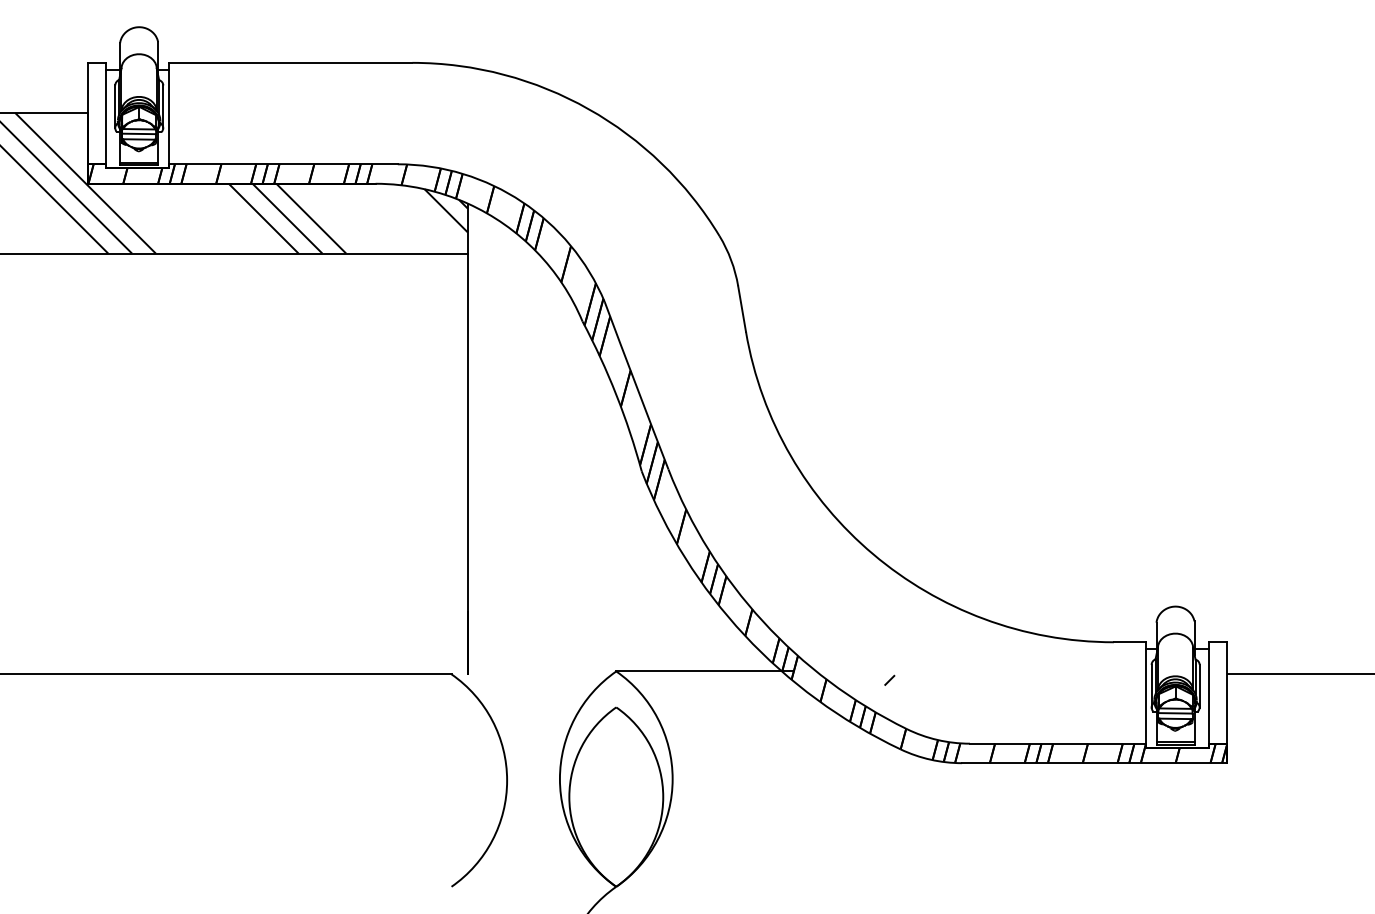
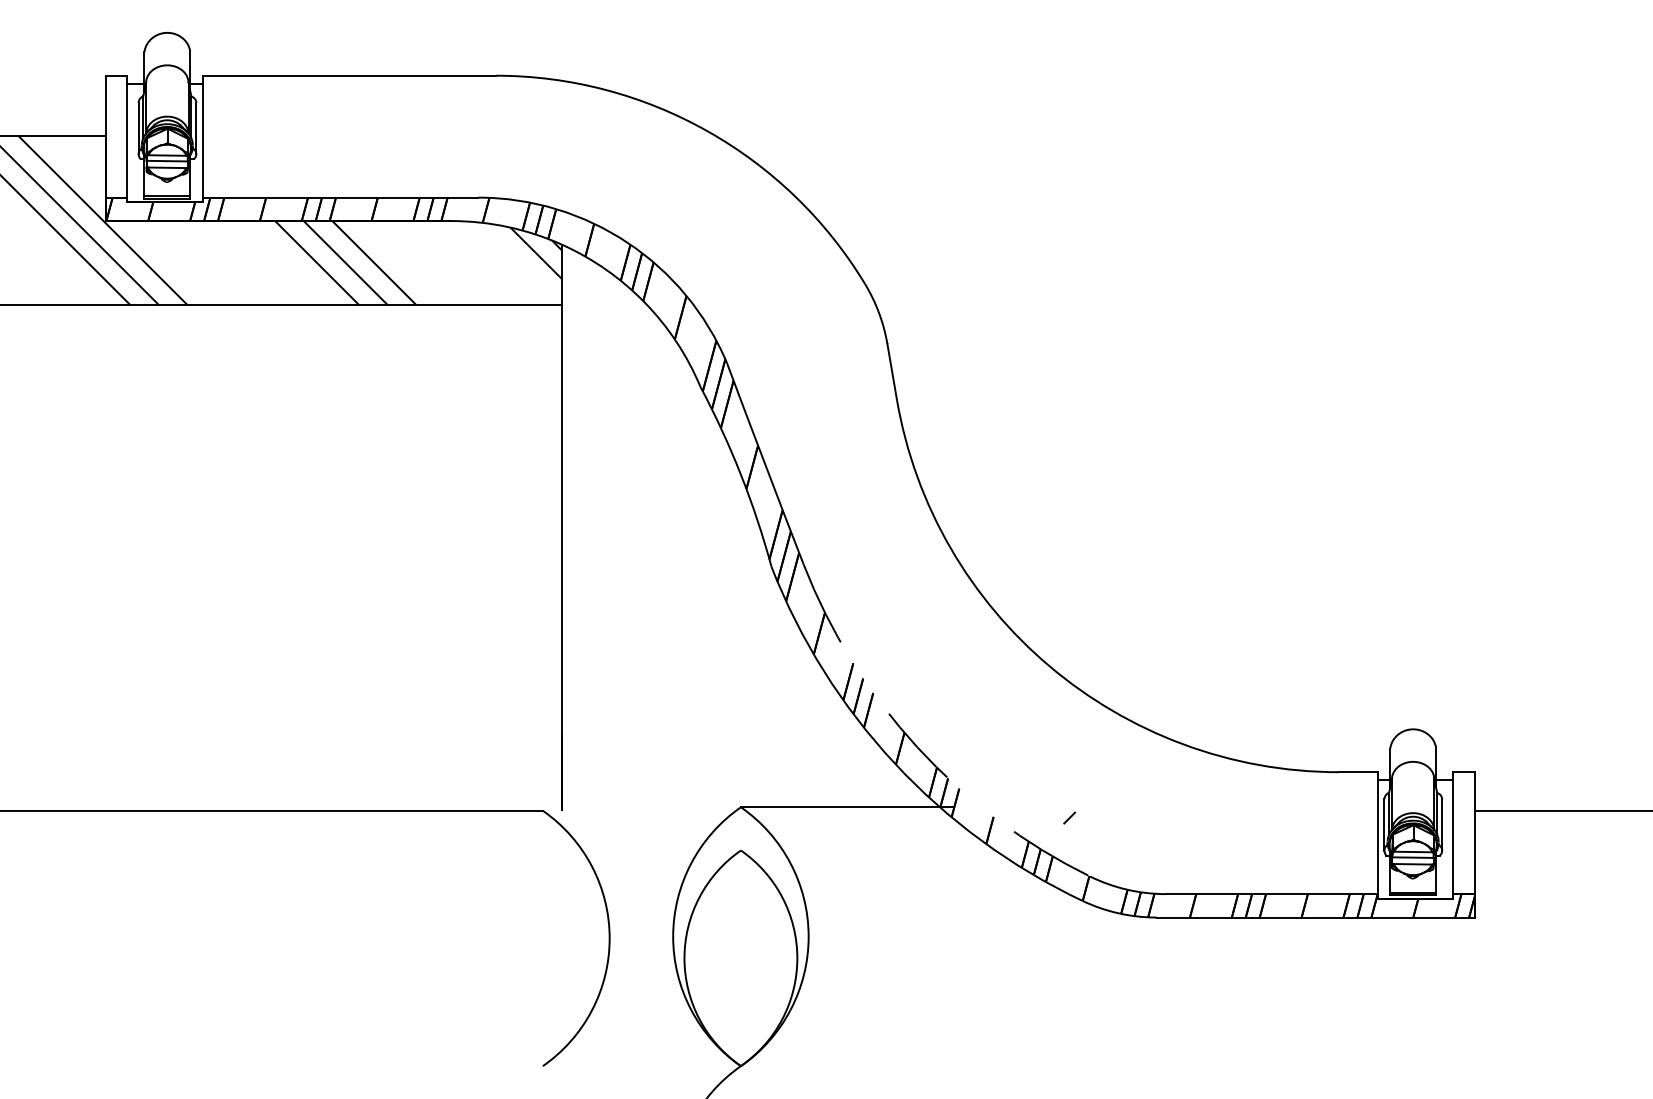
arc: (763, 621) -> (917, 747), solid -> dashed

